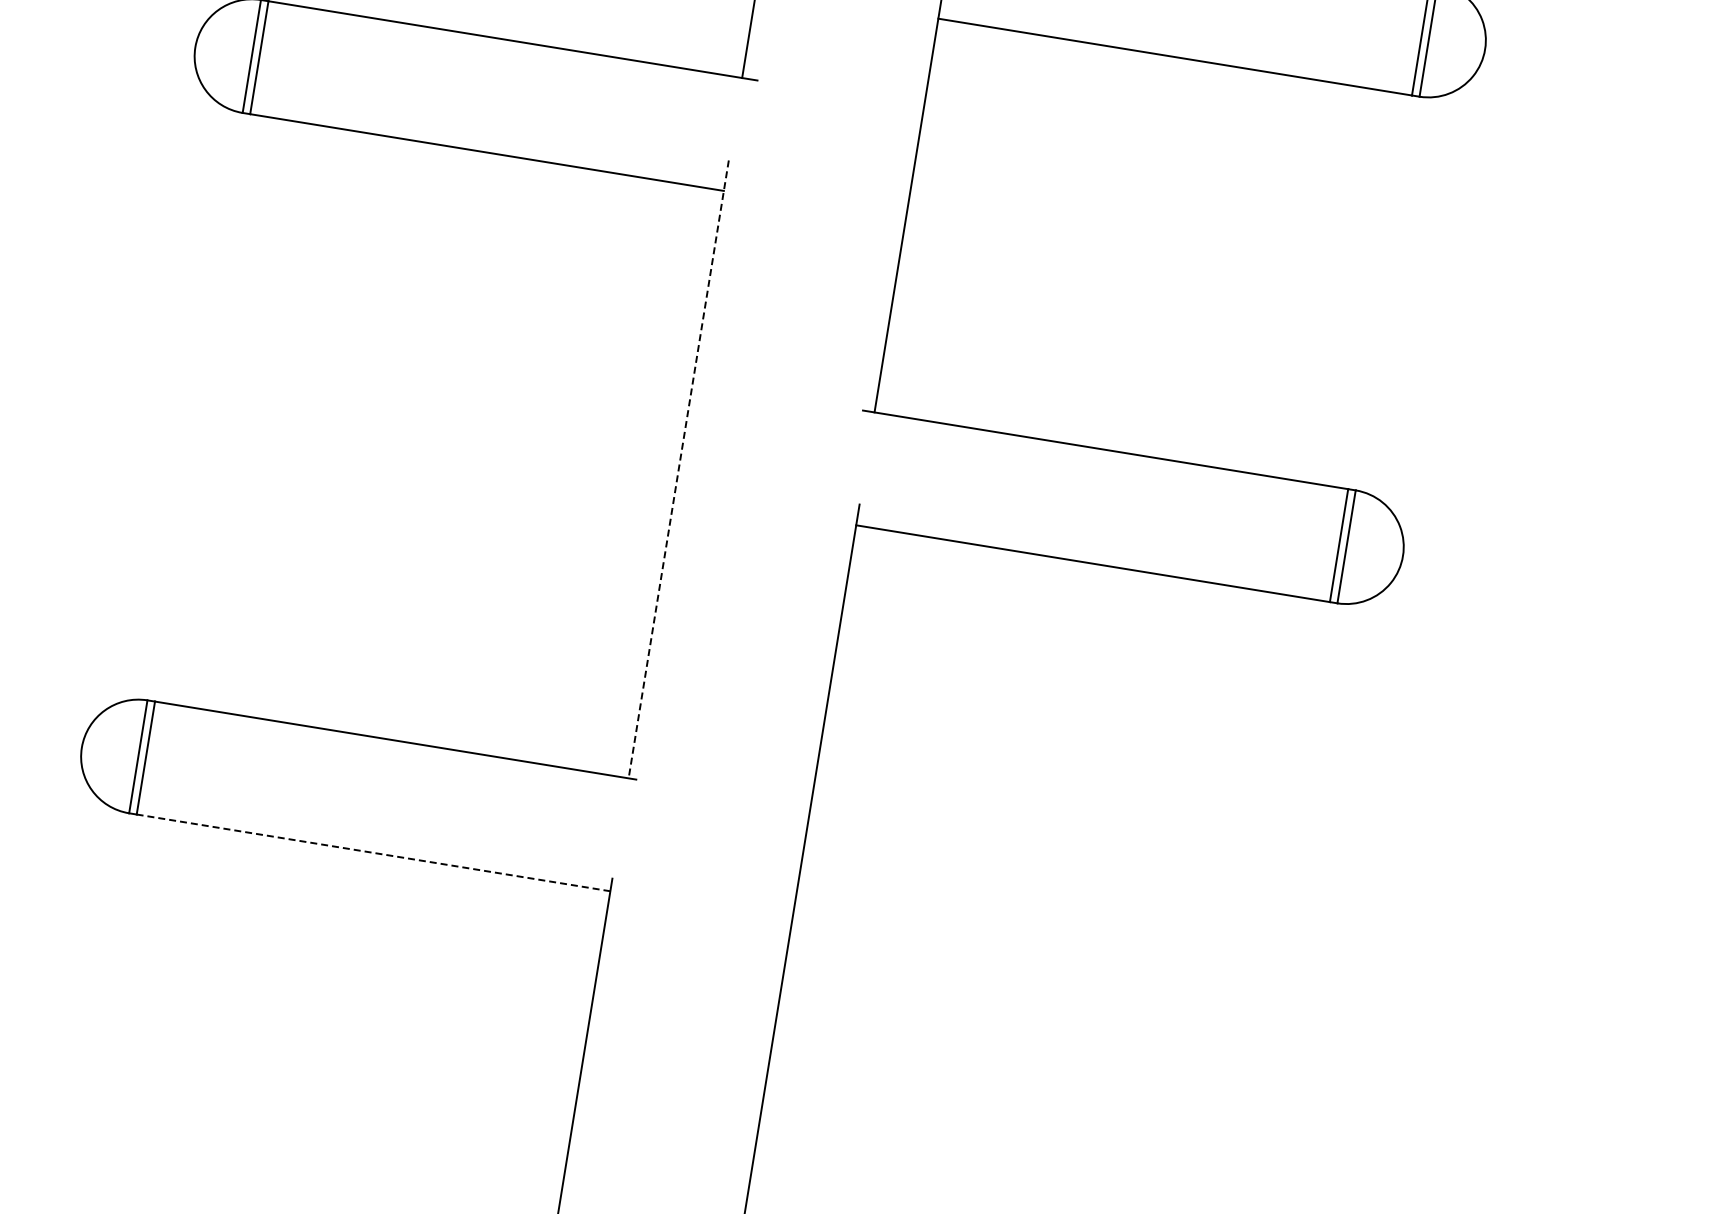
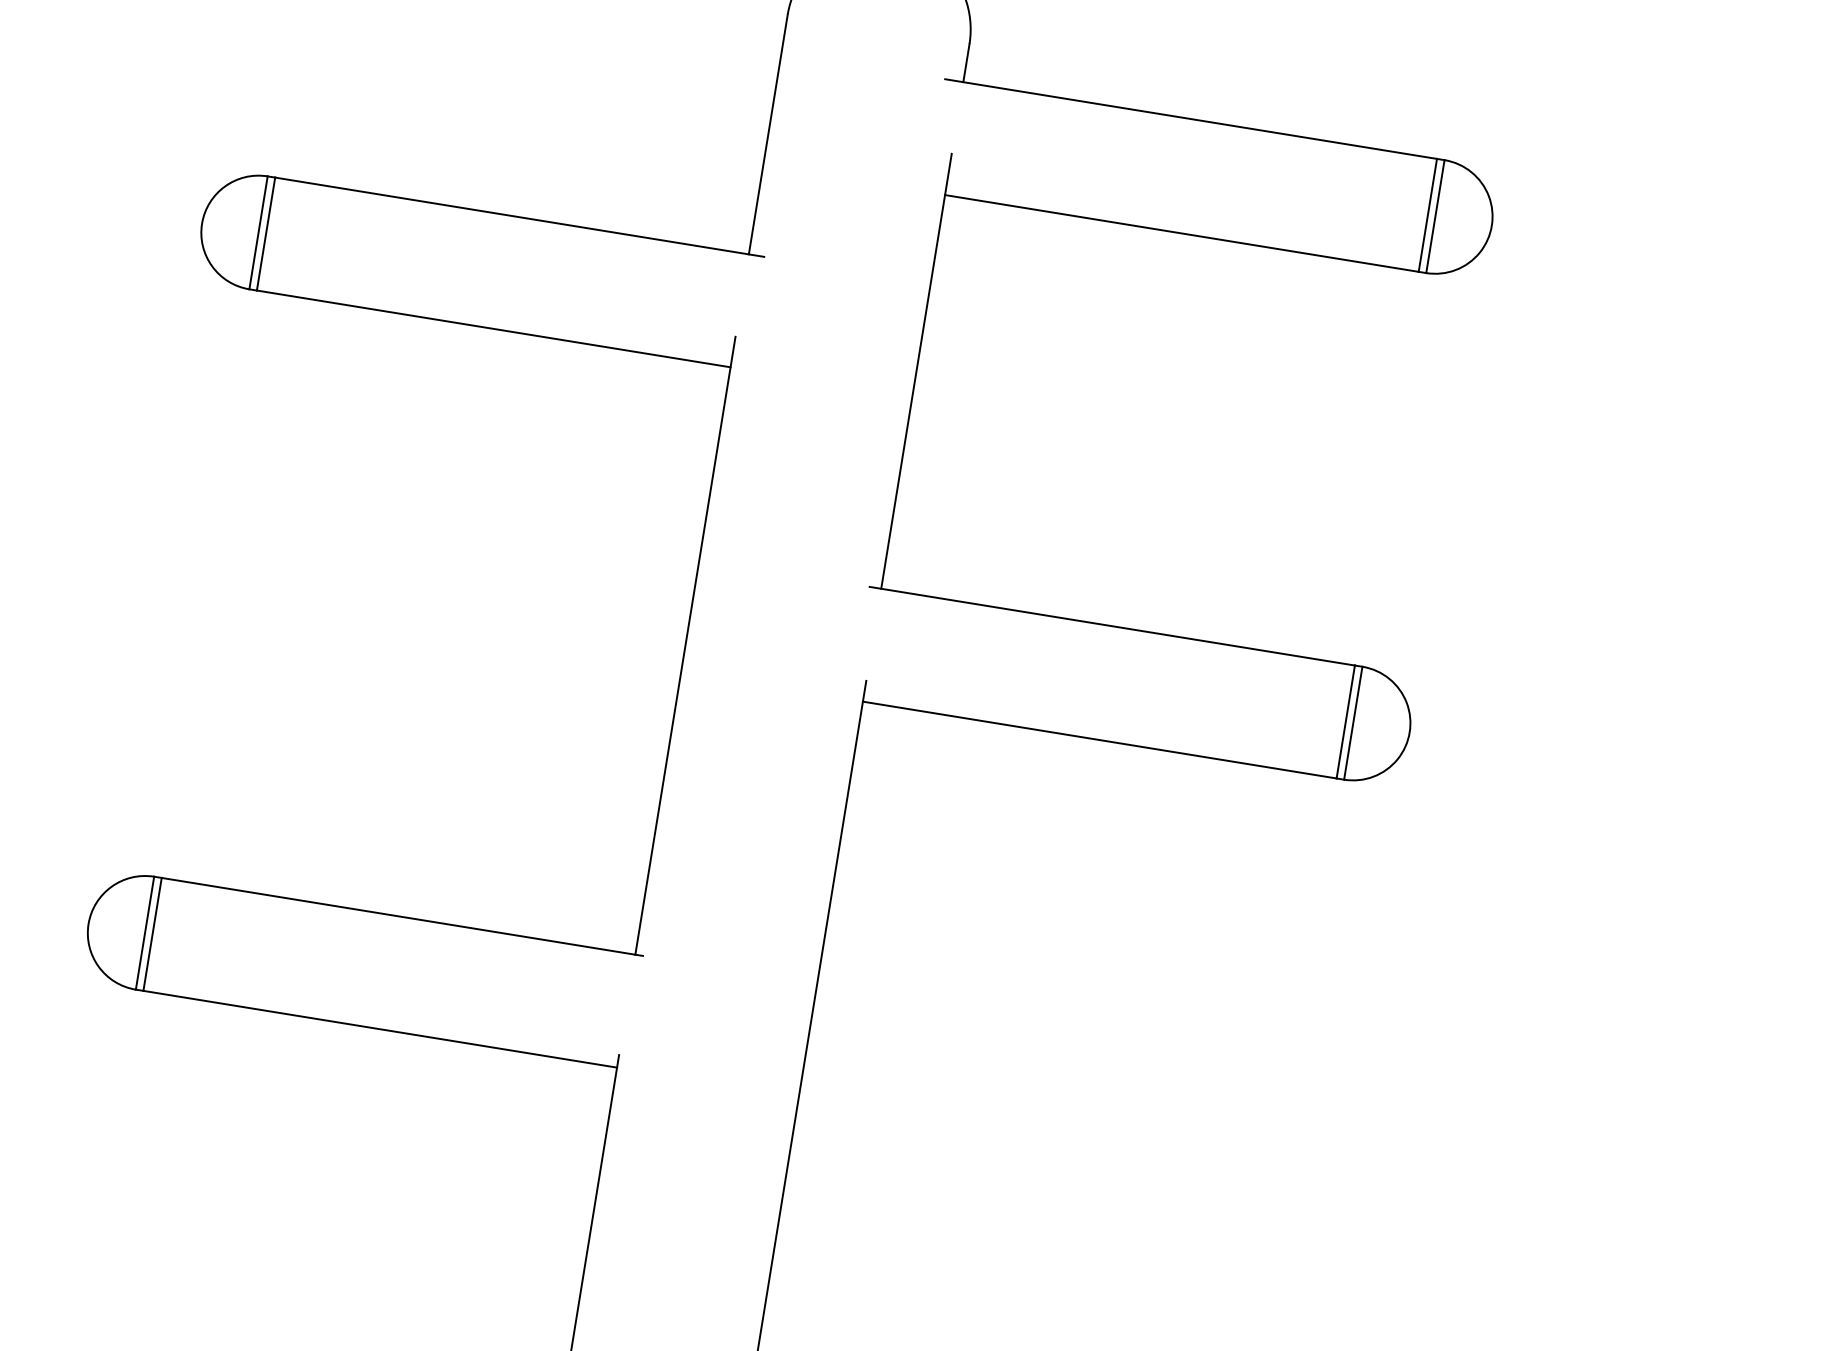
line: (678, 469) -> (685, 645), dashed -> solid
line: (373, 853) -> (380, 1029), dashed -> solid

